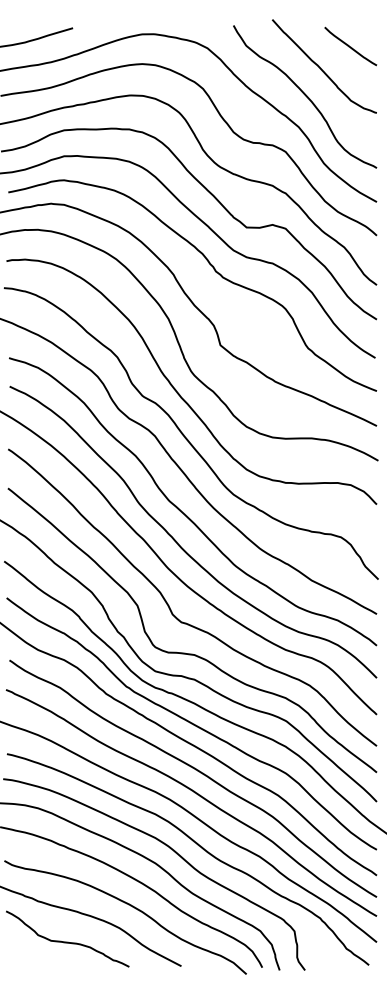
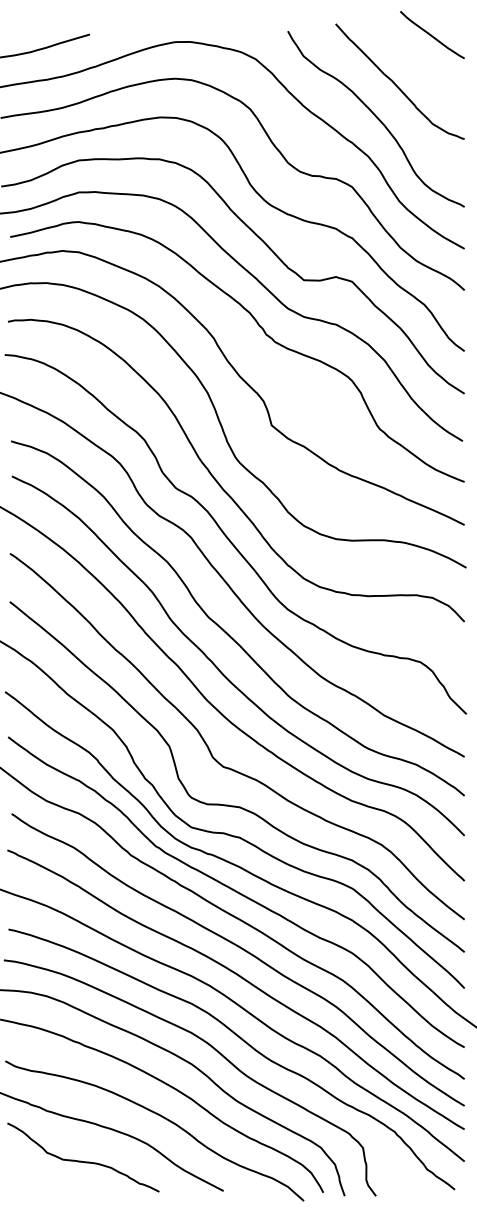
curve: (350, 46) -> (431, 34), moved

